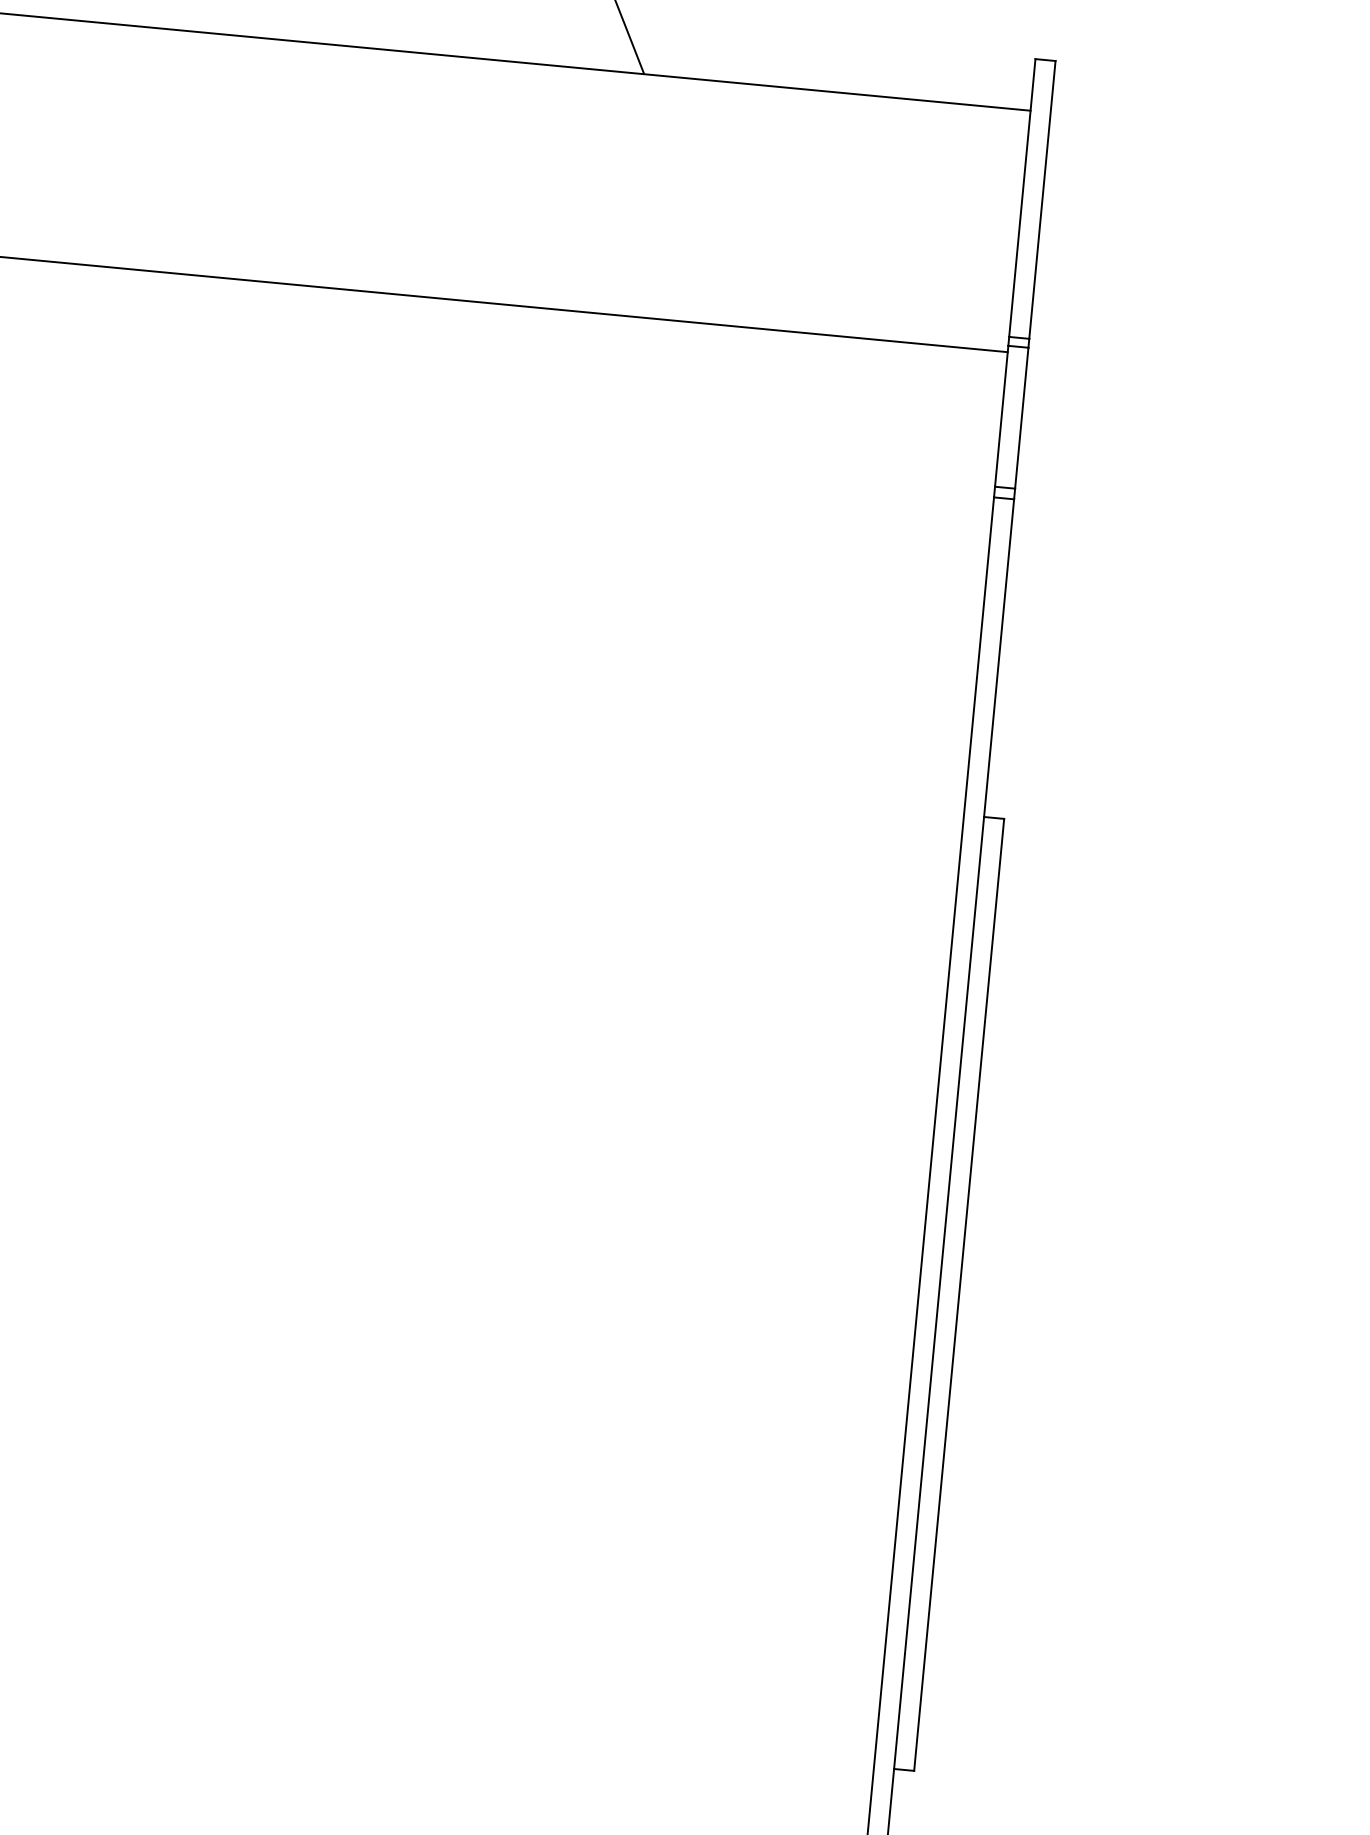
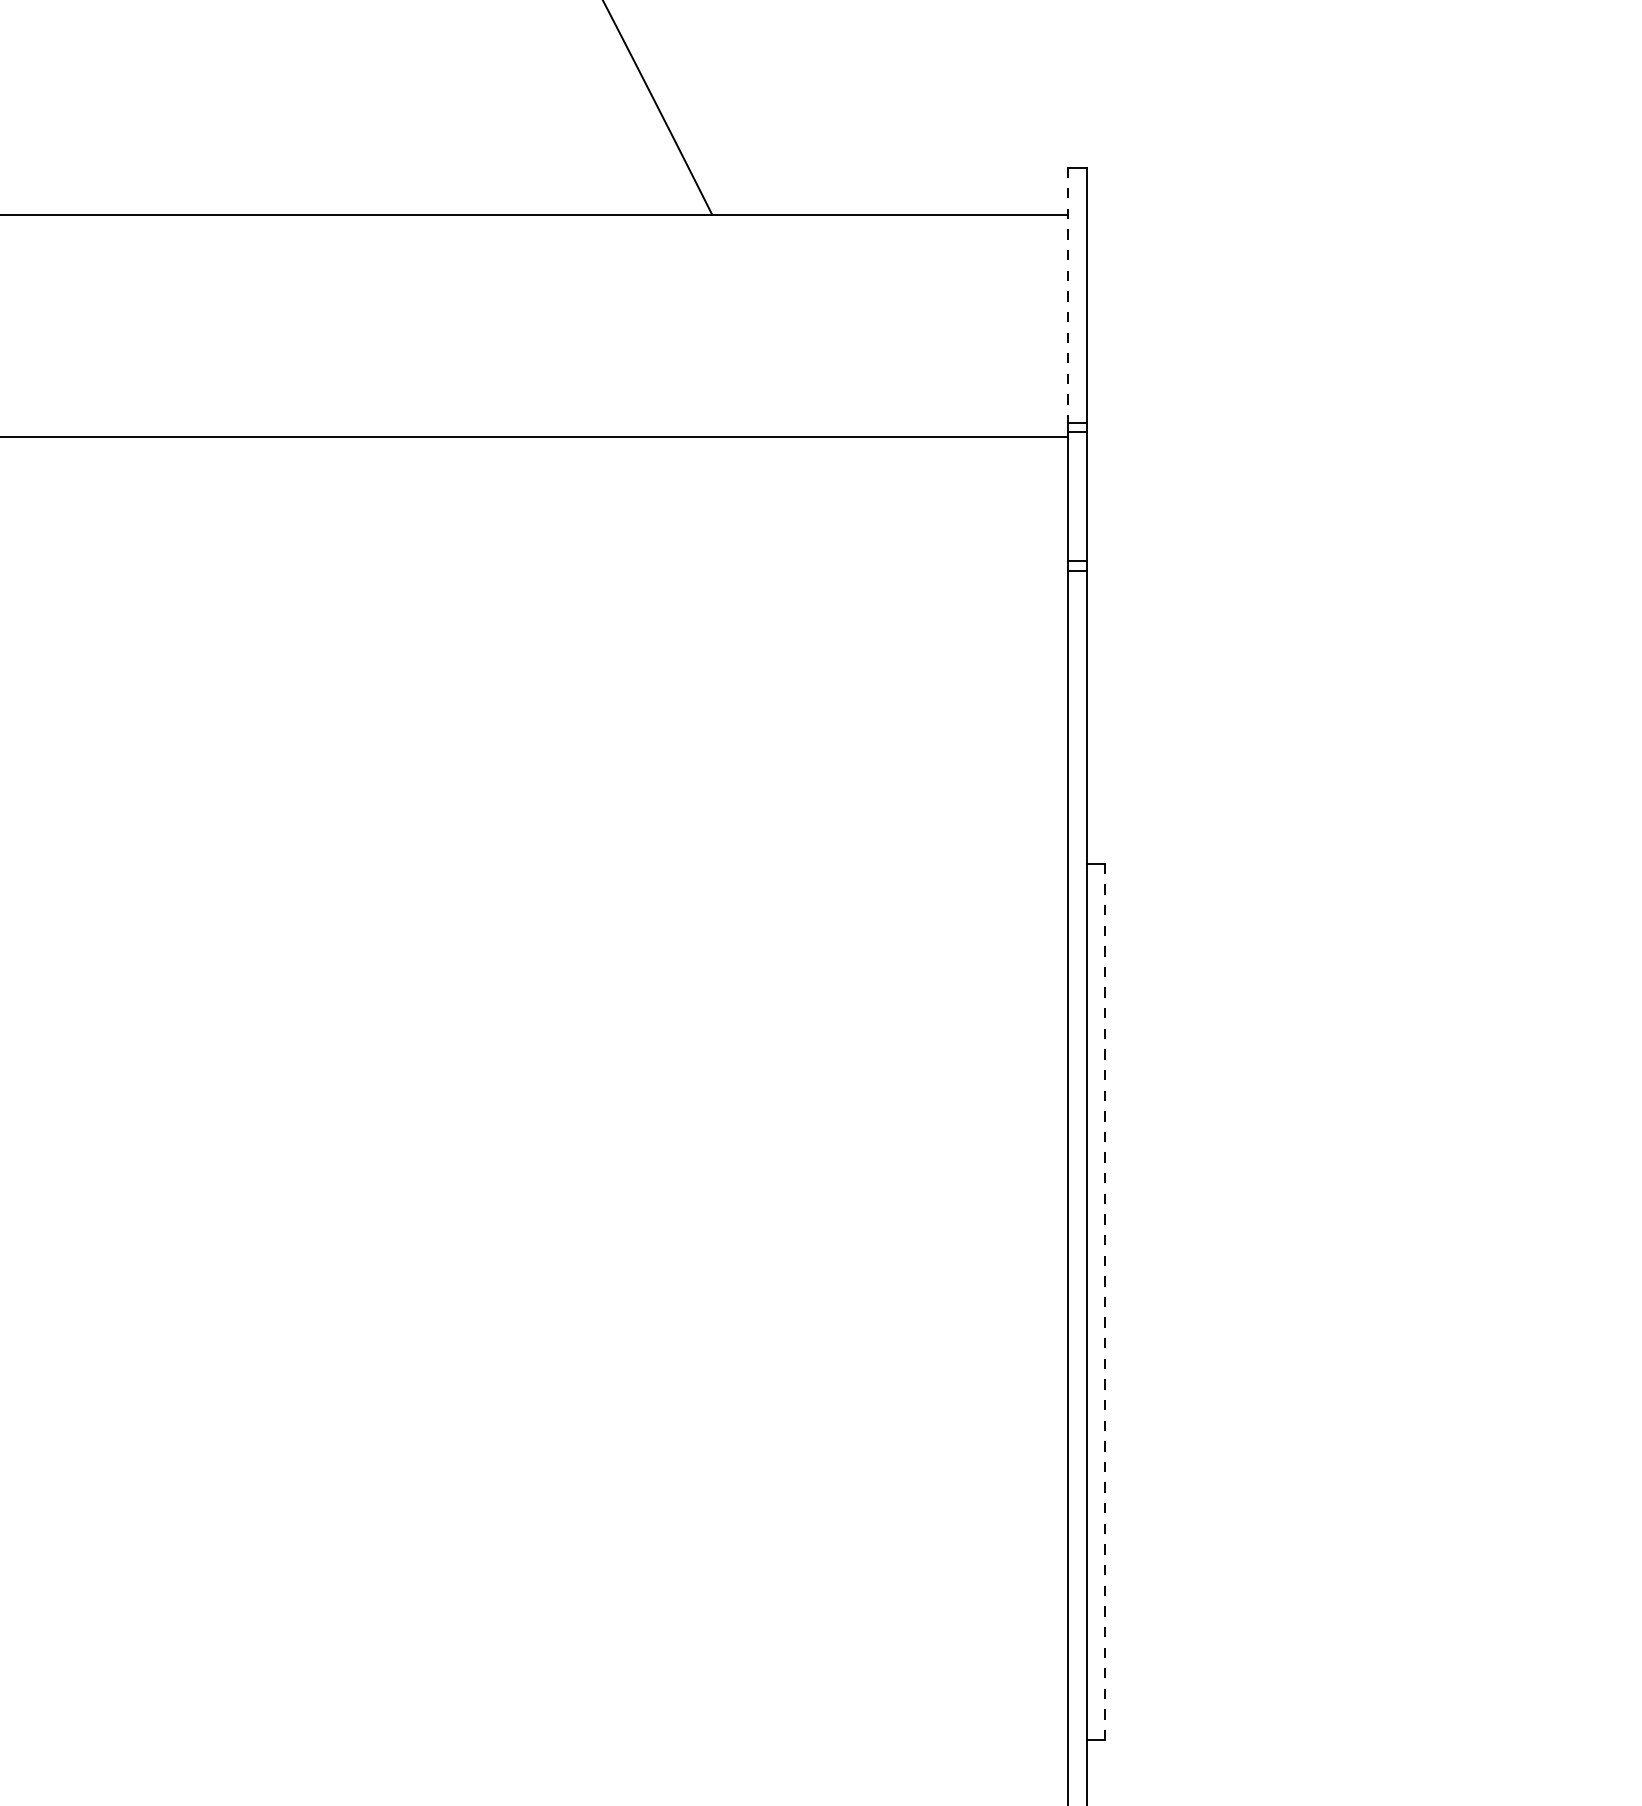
line: (1022, 198) -> (1068, 295), solid -> dashed
line: (959, 1295) -> (1105, 1302), solid -> dashed

